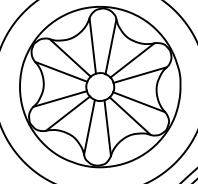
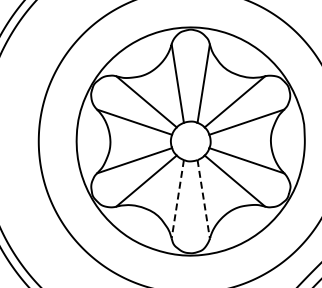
line: (89, 127) -> (177, 199), solid -> dashed
line: (107, 128) -> (203, 199), solid -> dashed

